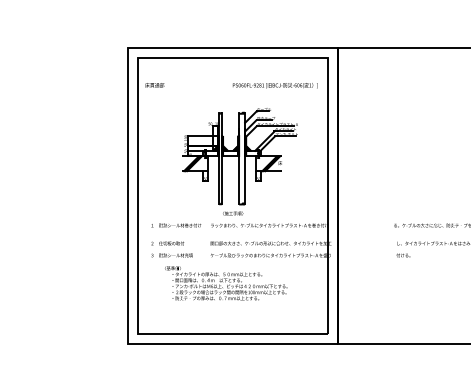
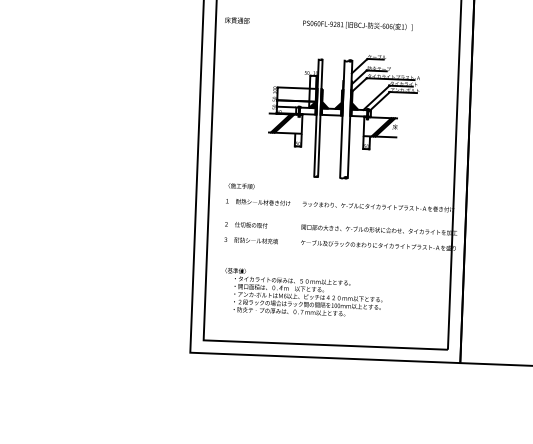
text: (274, 85) -> (356, 25), moved
text: (233, 213) -> (242, 186), moved
text: (226, 283) -> (303, 292), moved

